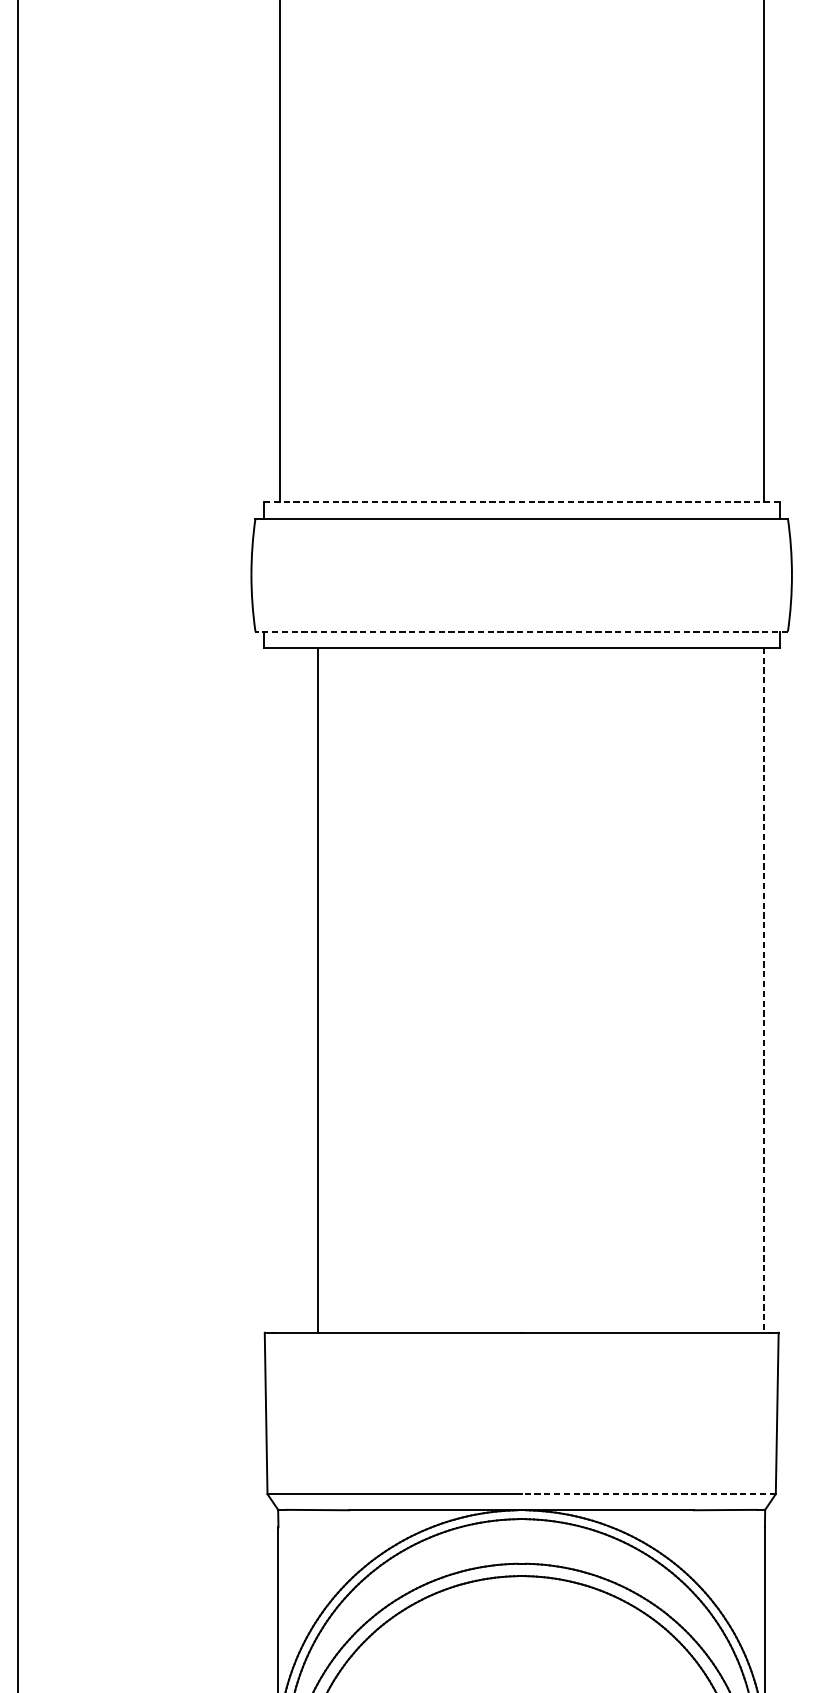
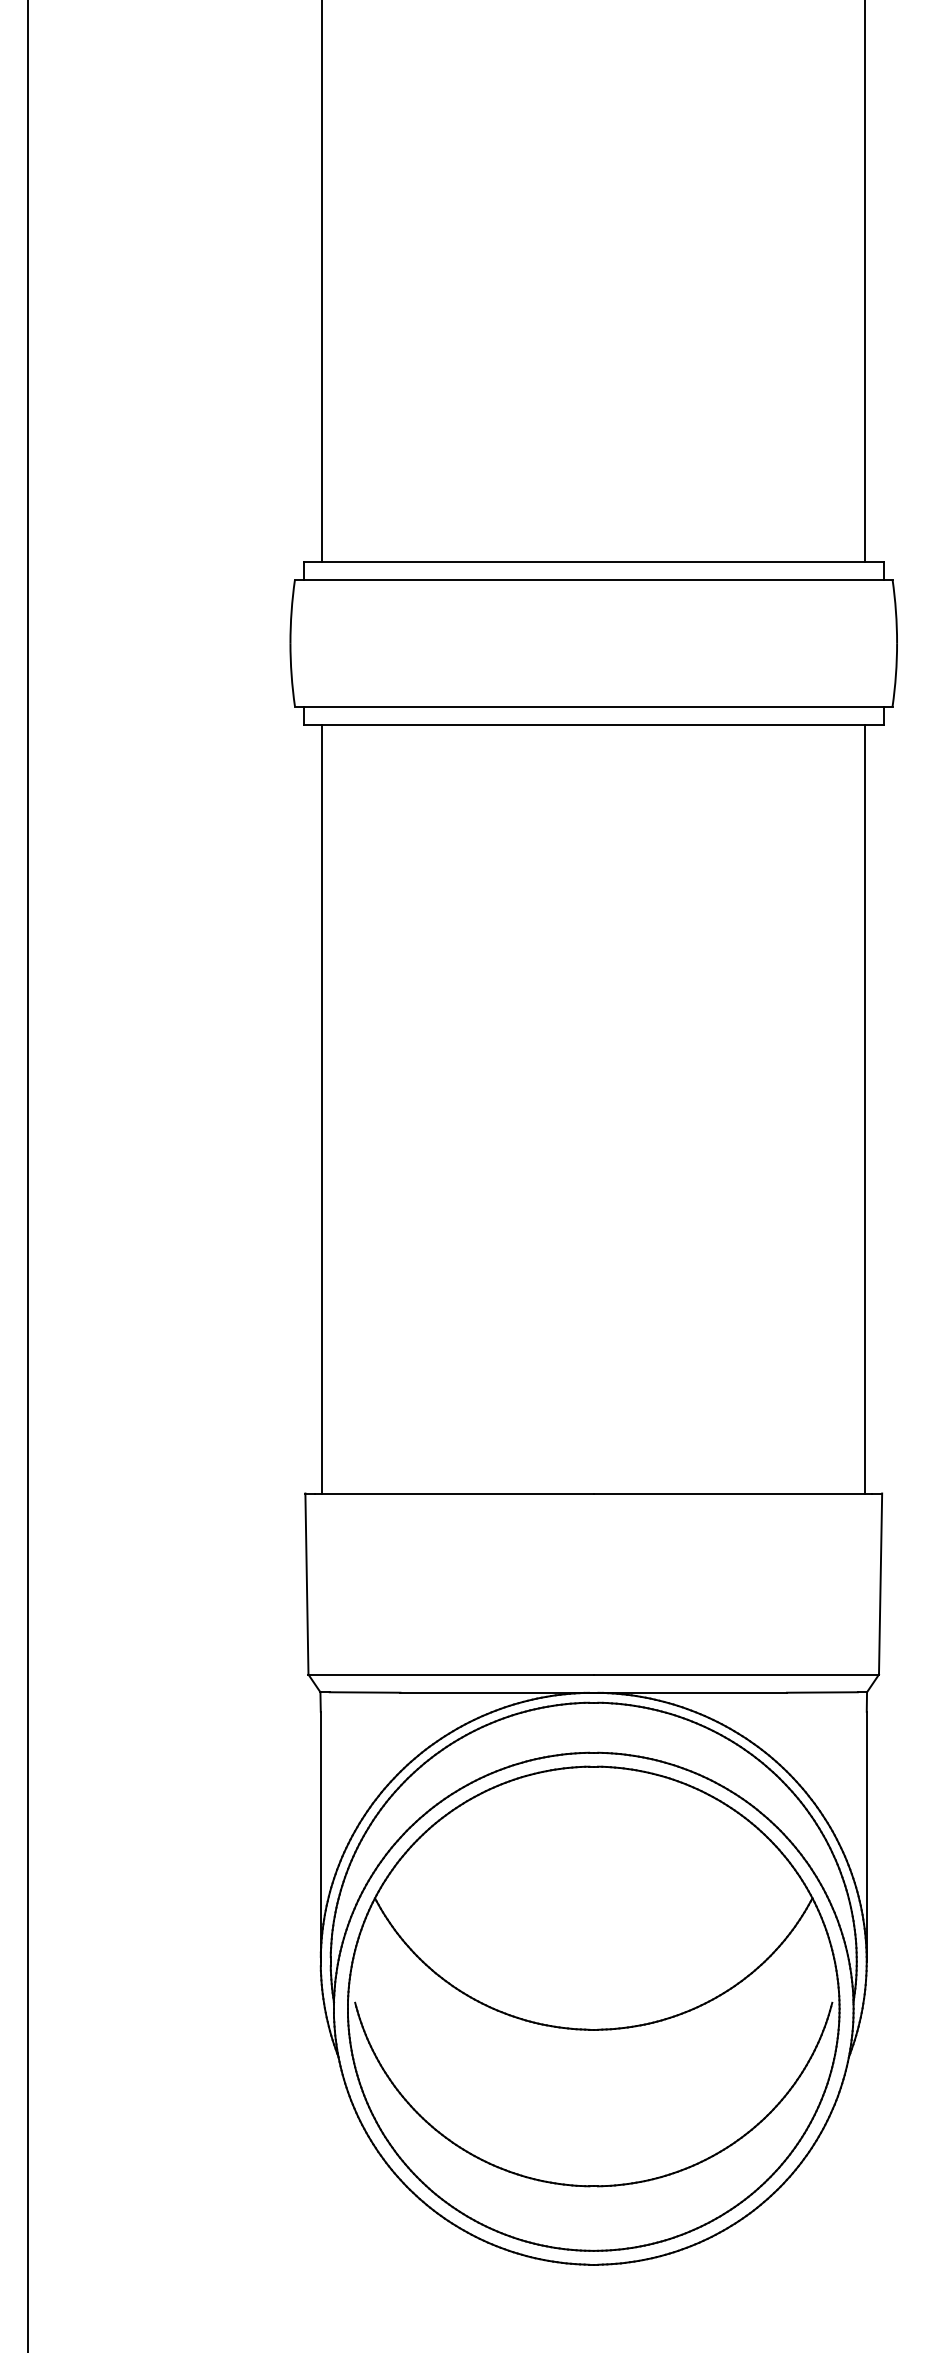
line: (521, 502) -> (593, 561), dashed -> solid
line: (521, 631) -> (593, 706), dashed -> solid
line: (318, 989) -> (322, 1108), moved
line: (763, 990) -> (865, 1109), dashed -> solid
line: (648, 1494) -> (736, 1674), dashed -> solid

